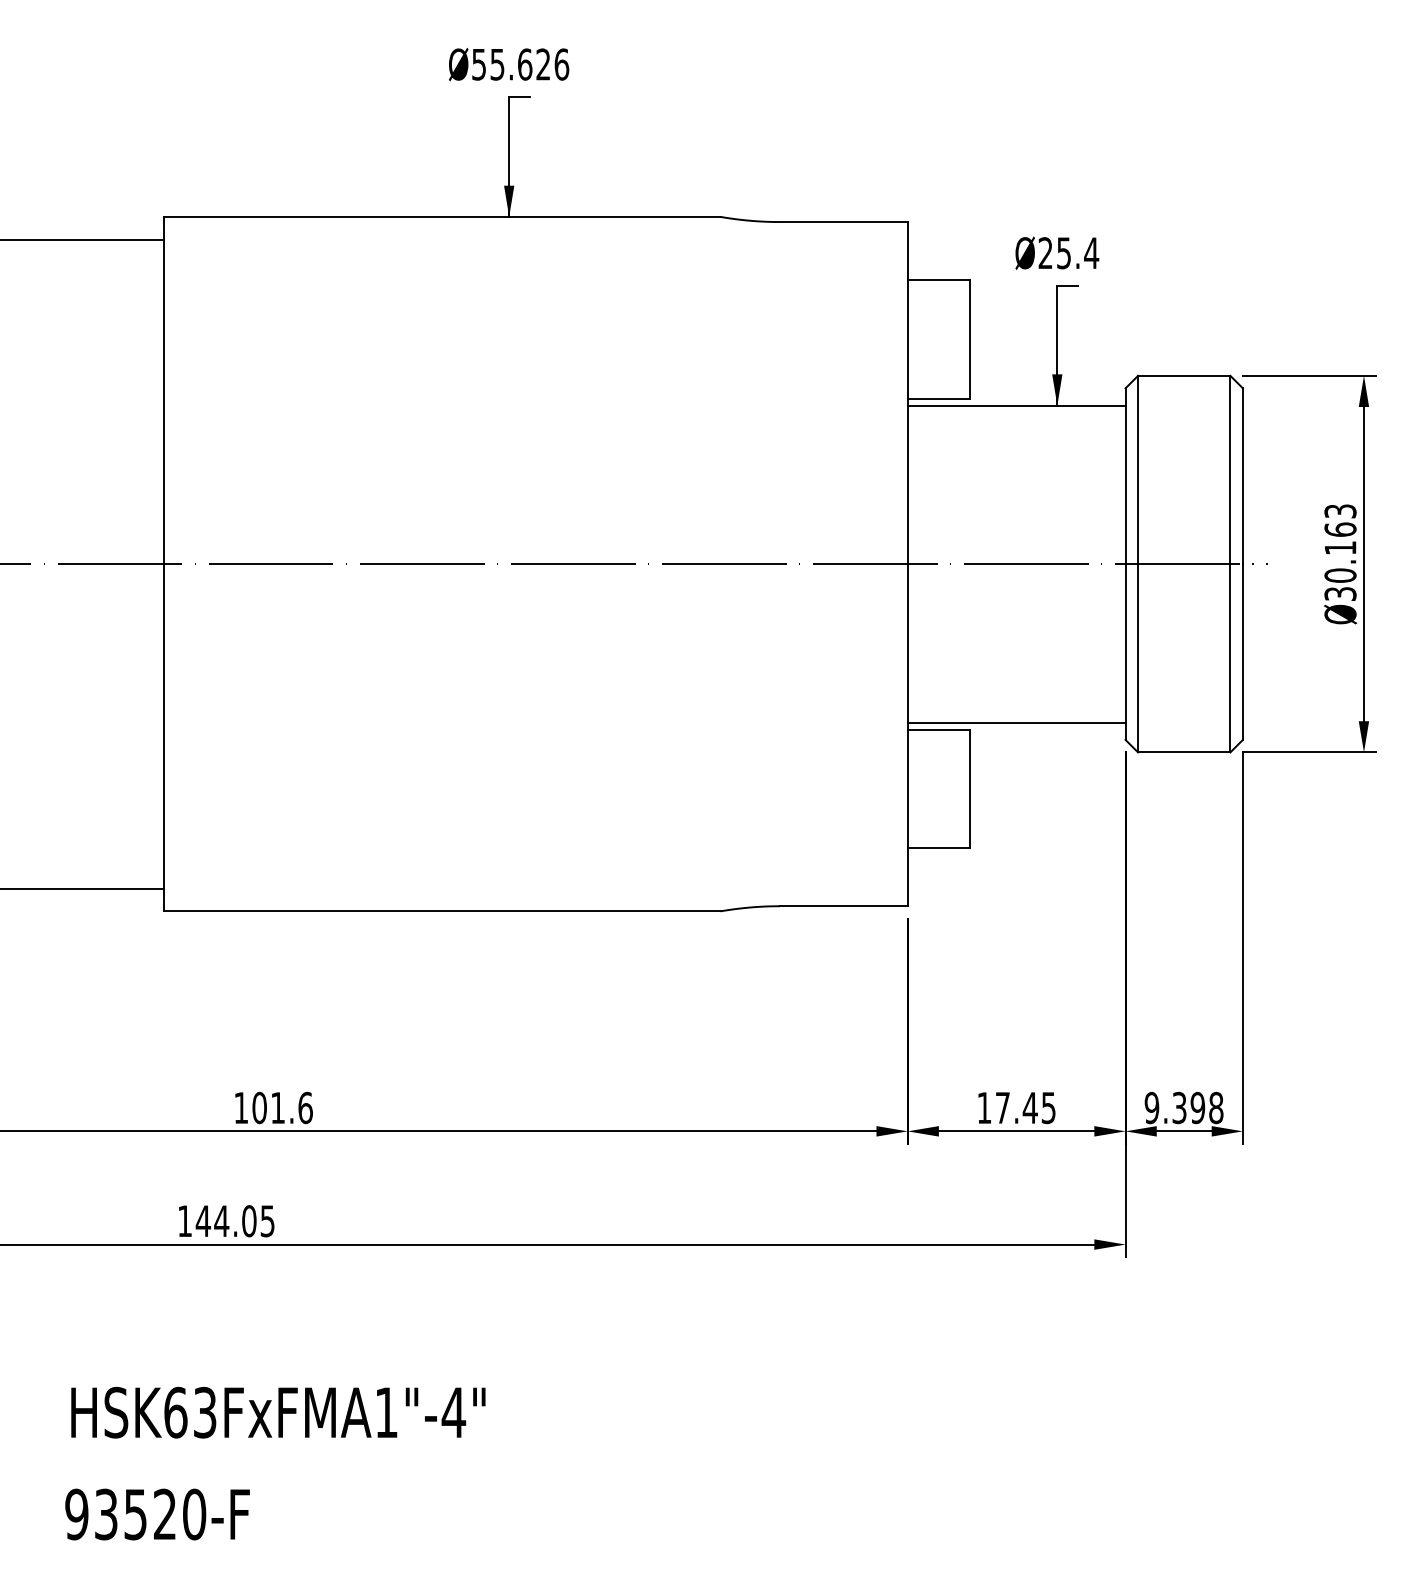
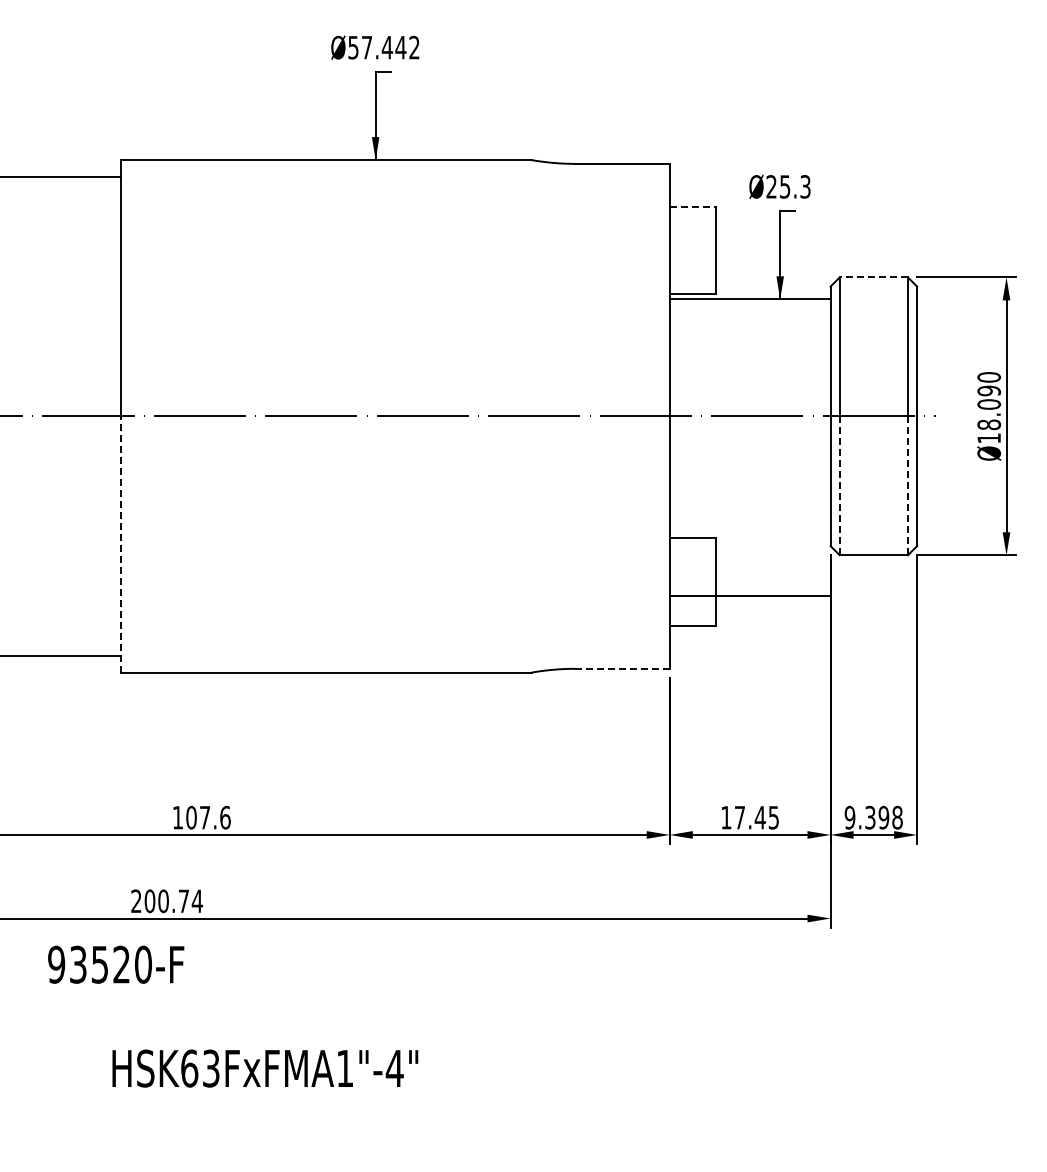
text: (529, 64) -> (390, 47), 55.626 -> 57.442
text: (1091, 252) -> (805, 186), 25.4 -> 25.3
line: (939, 279) -> (693, 206), solid -> dashed
line: (1183, 375) -> (873, 277), solid -> dashed
text: (1340, 552) -> (989, 407), 30.163 -> 18.090
line: (1137, 657) -> (839, 485), solid -> dashed
line: (1229, 657) -> (907, 485), solid -> dashed
line: (1015, 722) -> (749, 596), moved
line: (163, 736) -> (120, 543), solid -> dashed
line: (843, 905) -> (622, 668), solid -> dashed
text: (277, 1107) -> (204, 817), 101.6 -> 107.6
text: (227, 1221) -> (167, 901), 144.05 -> 200.74
text: (278, 1412) -> (265, 1068), moved
text: (158, 1514) -> (116, 964), moved

